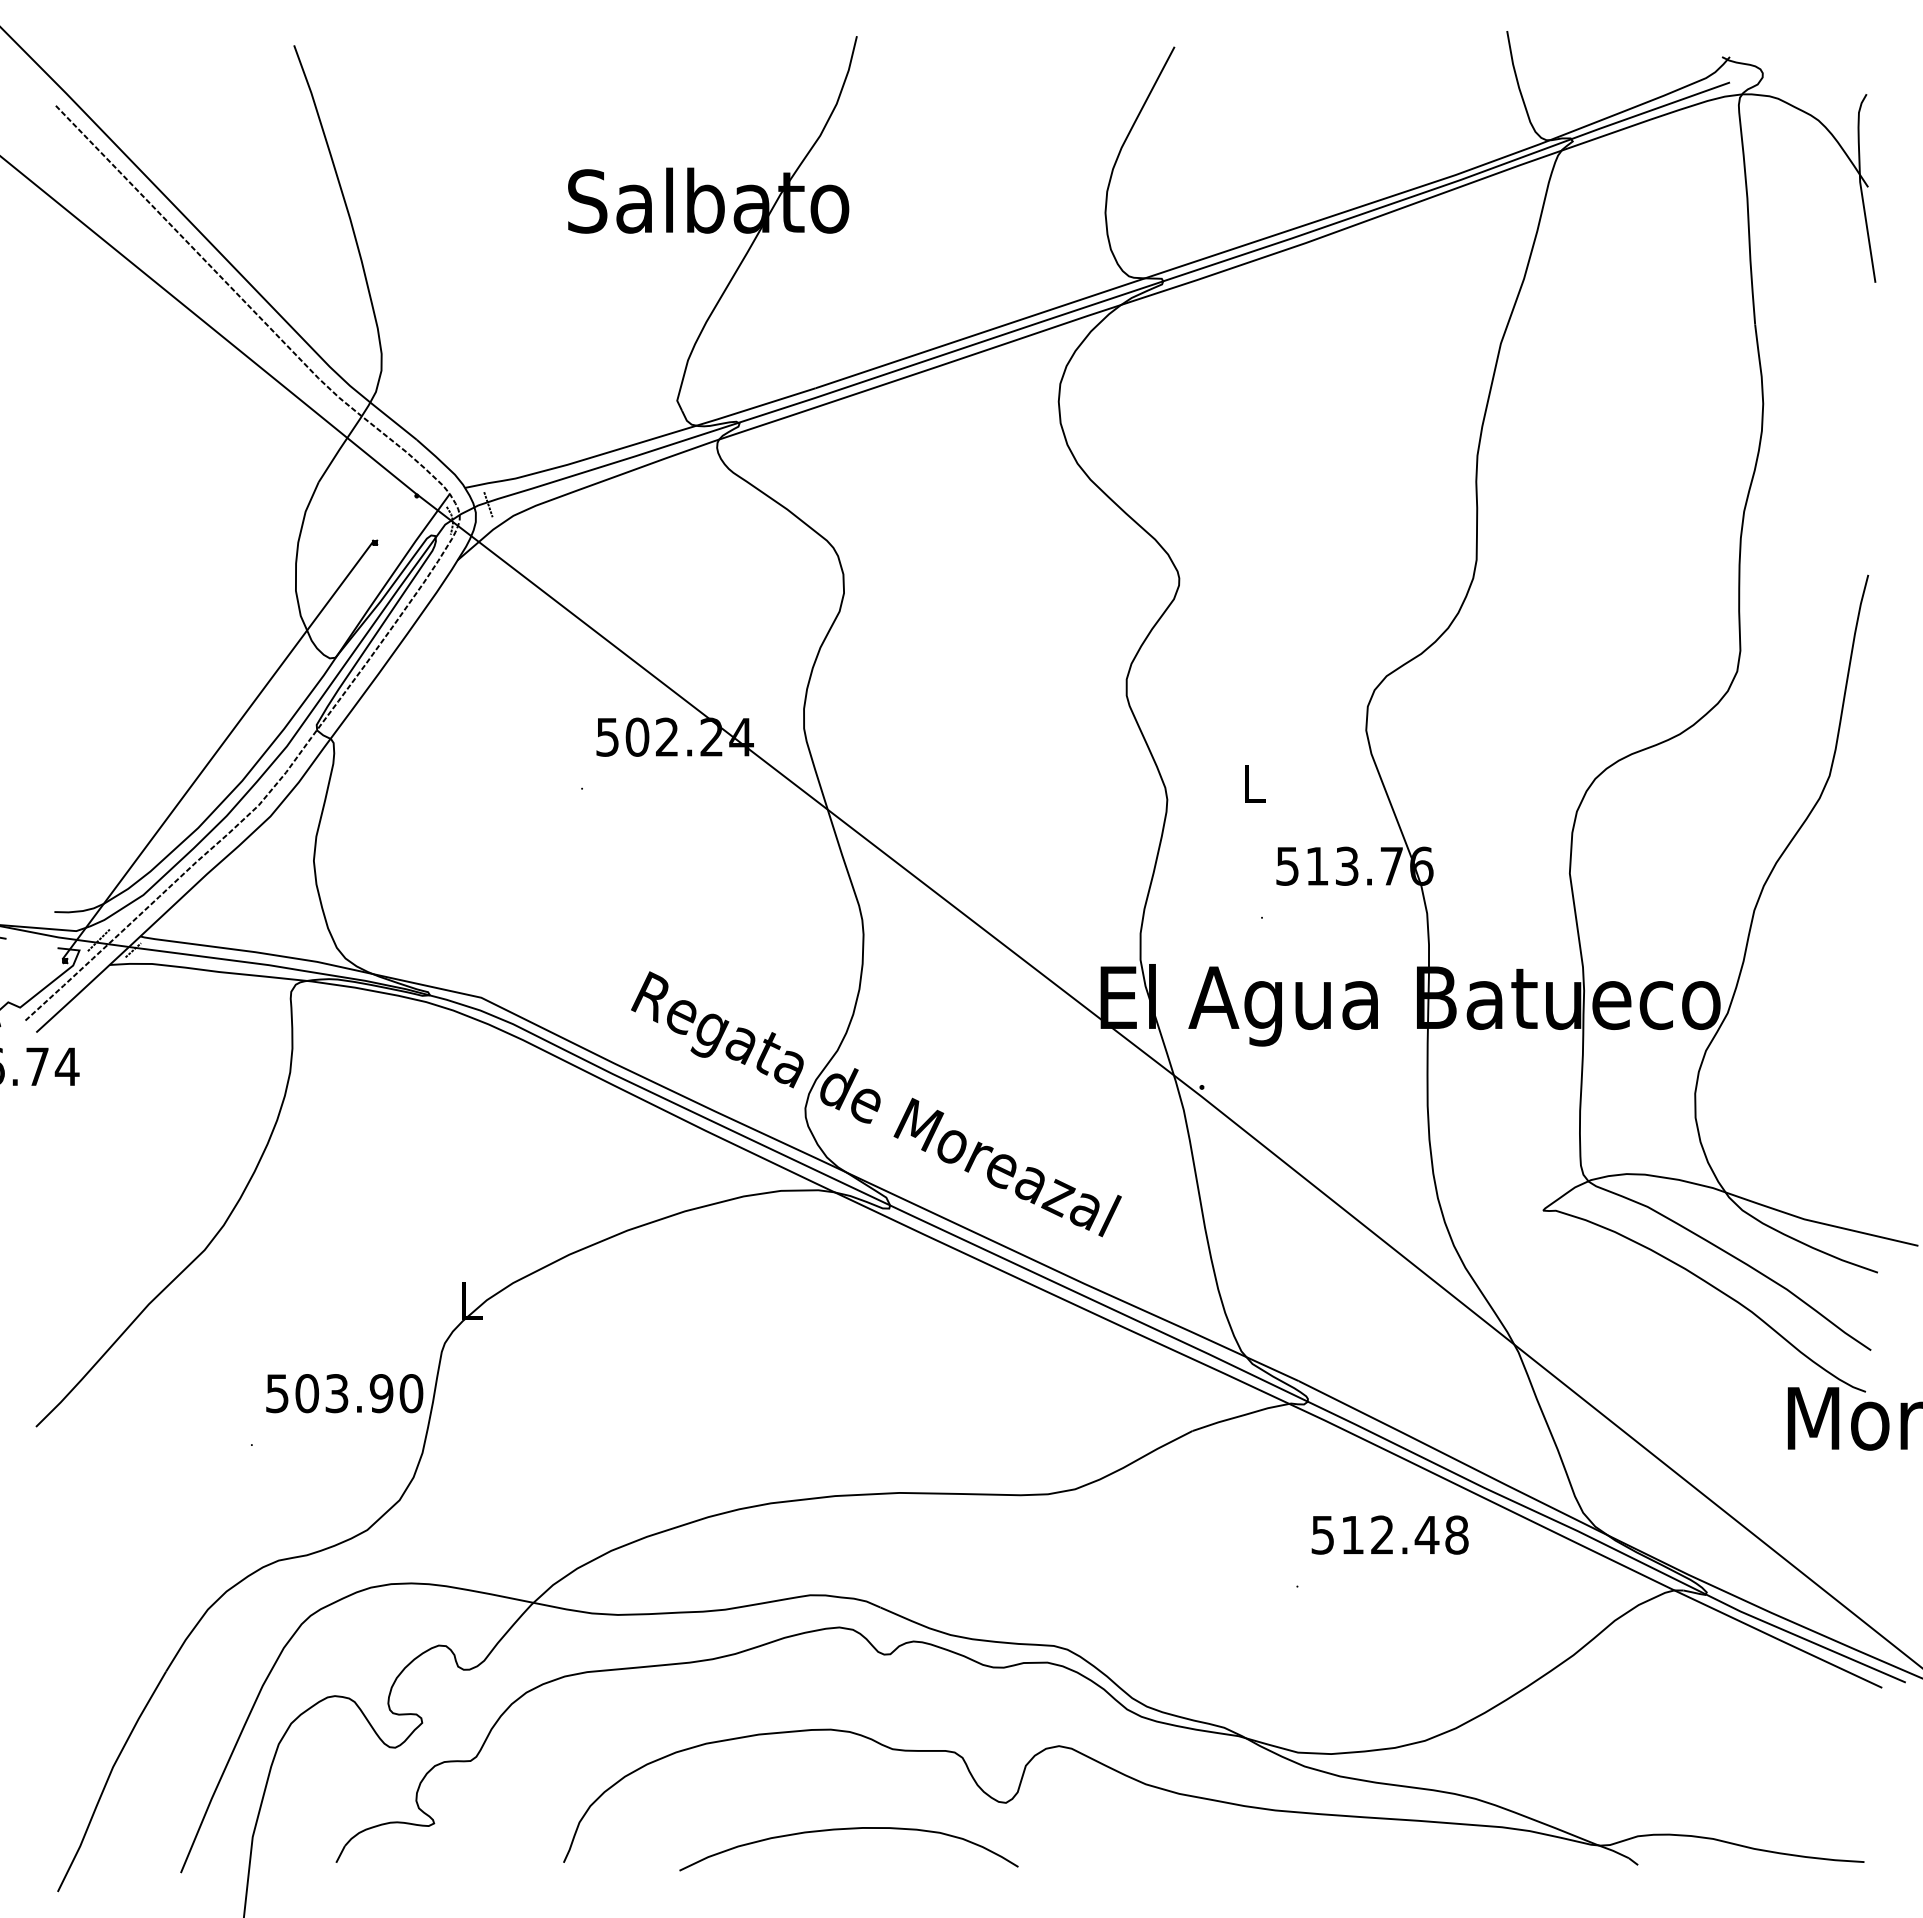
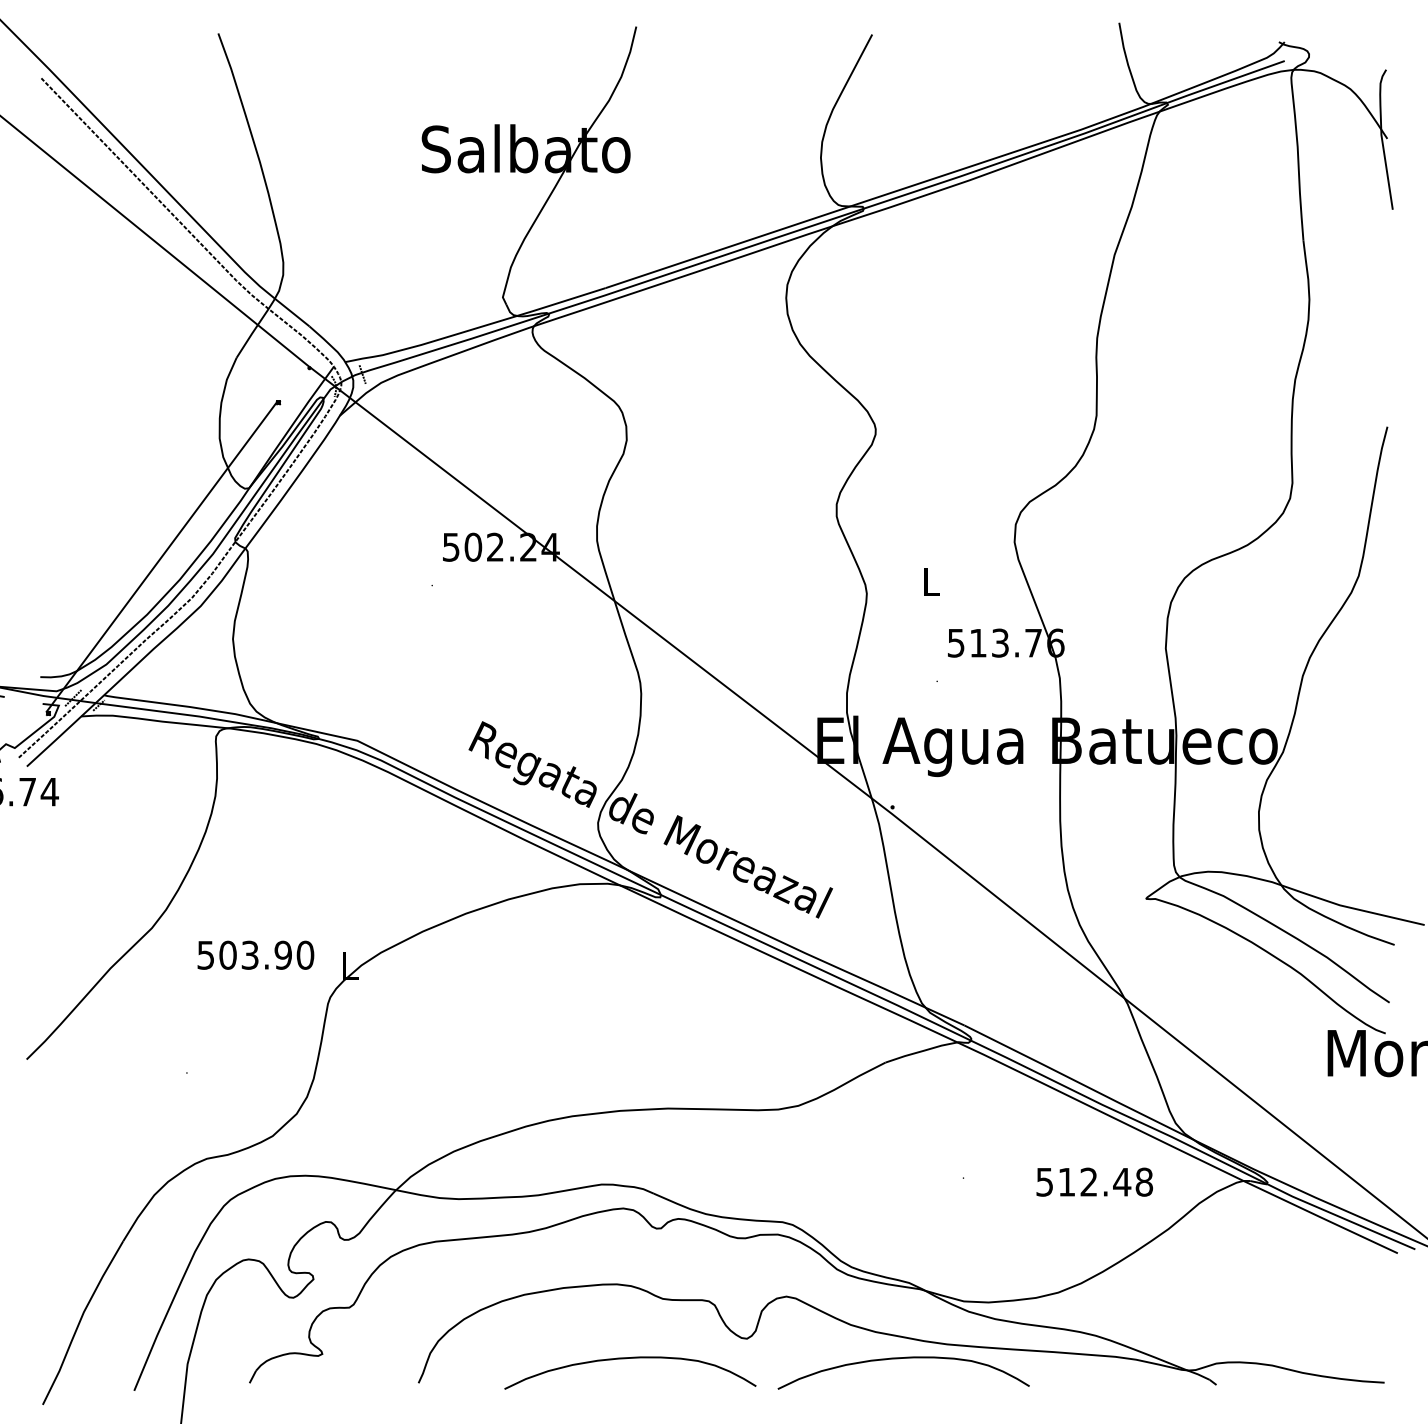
text: (344, 1393) -> (255, 955), moved
text: (1389, 1534) -> (1094, 1181), moved
curve: (1216, 1829) -> (903, 1358), added

